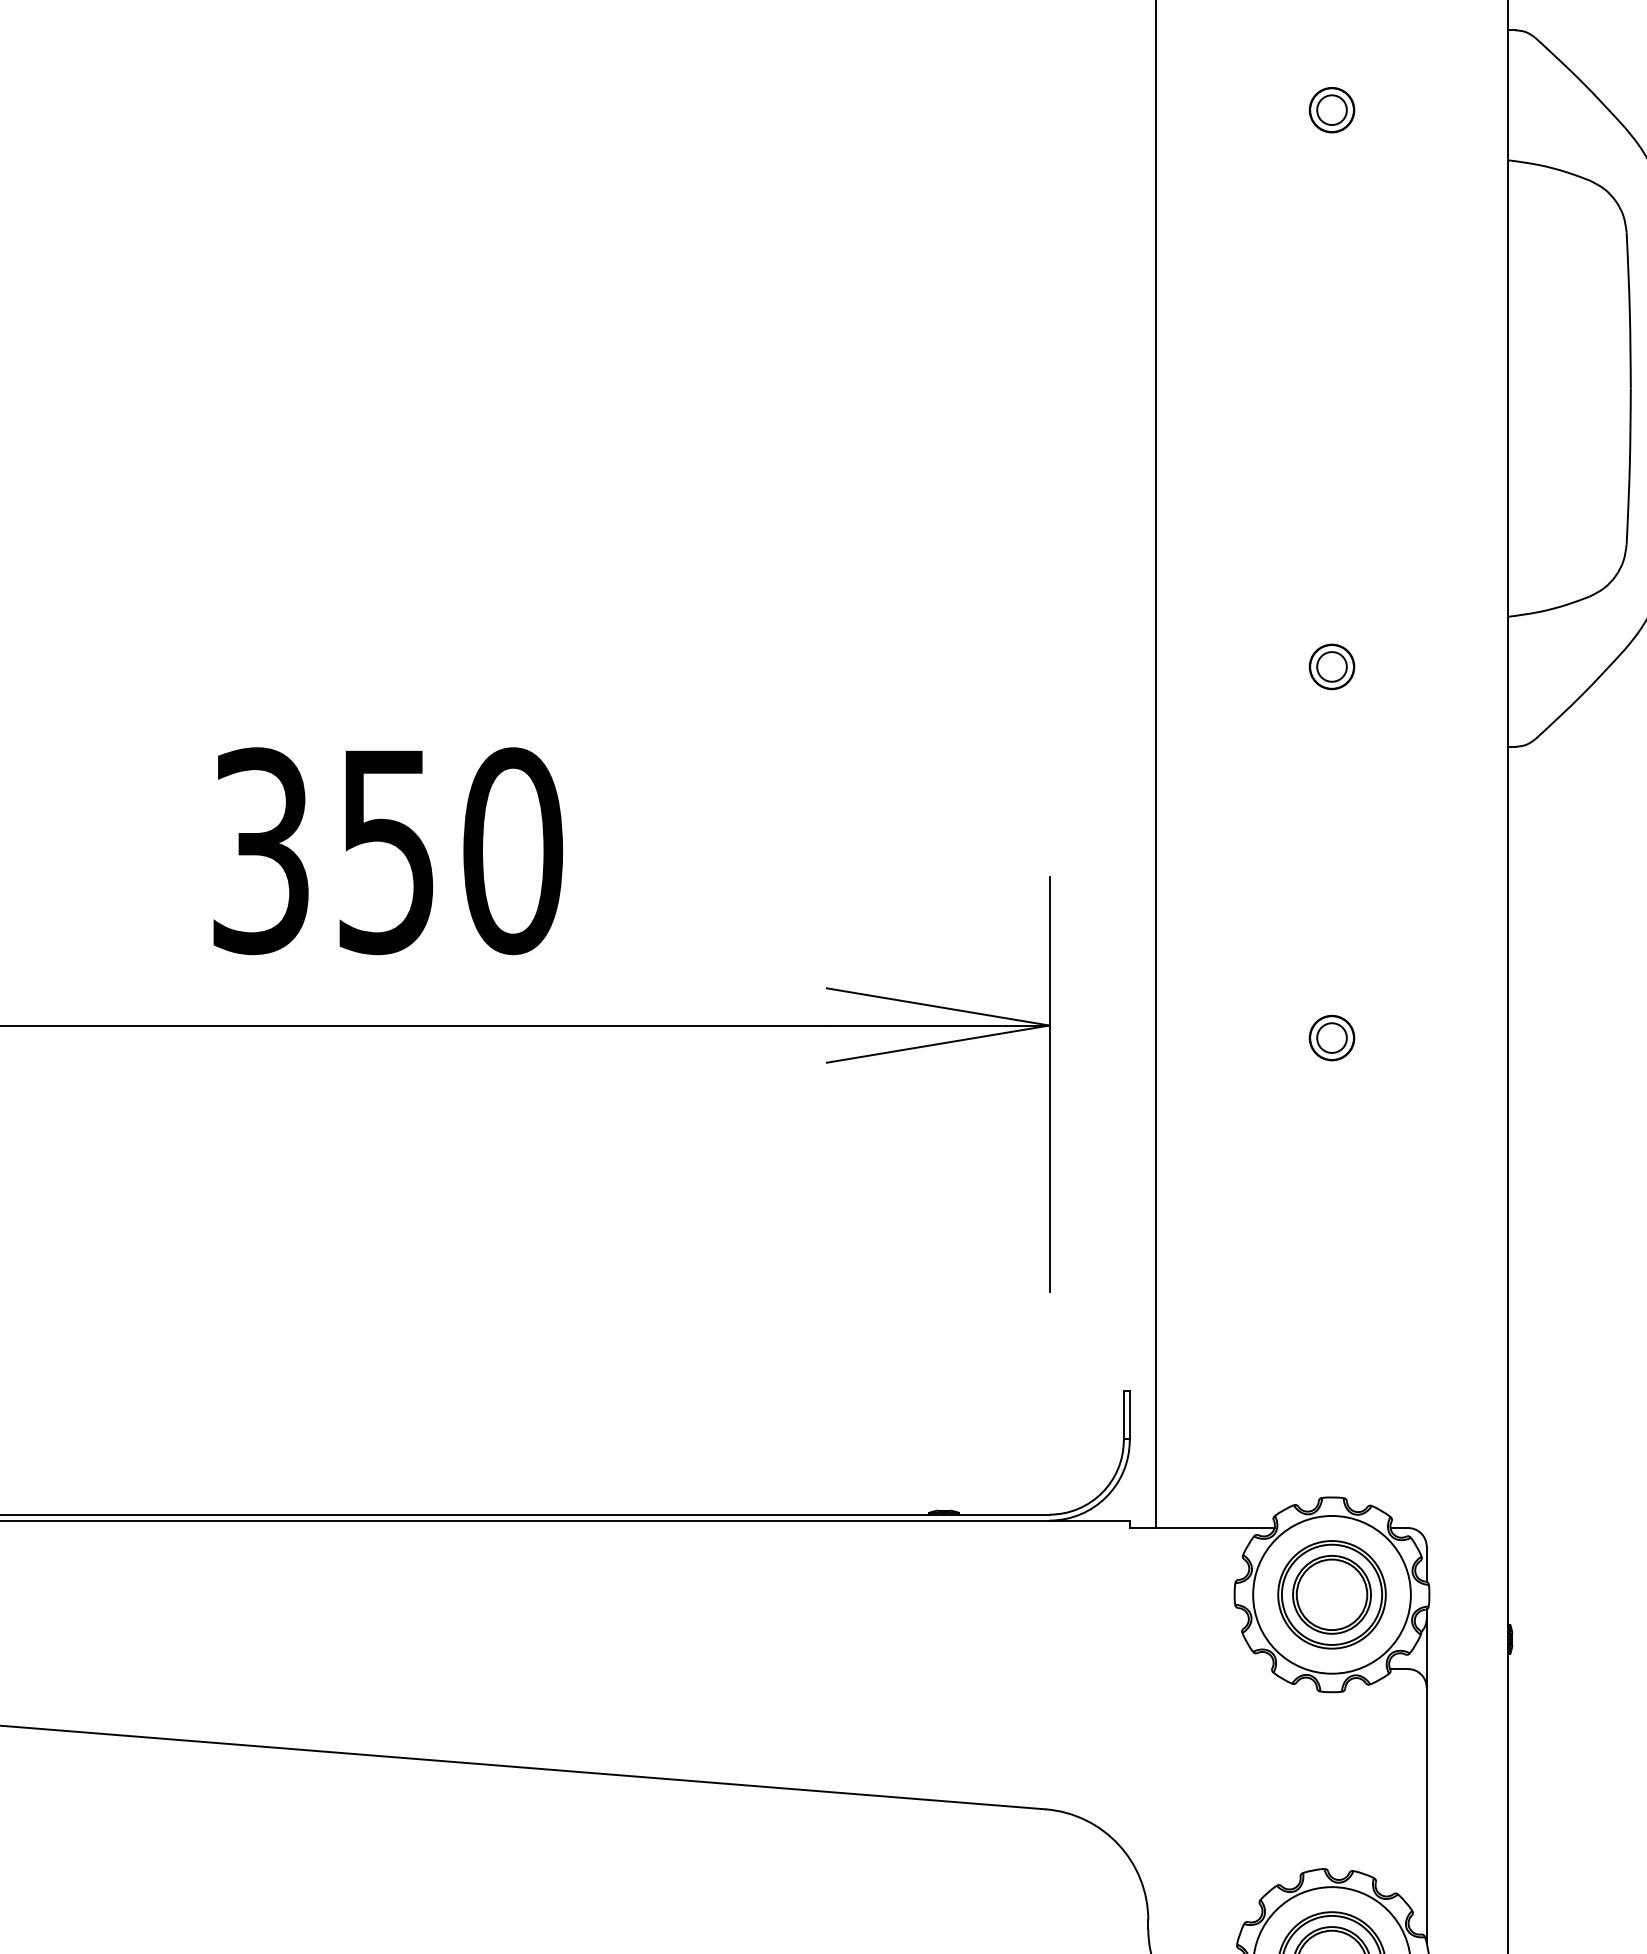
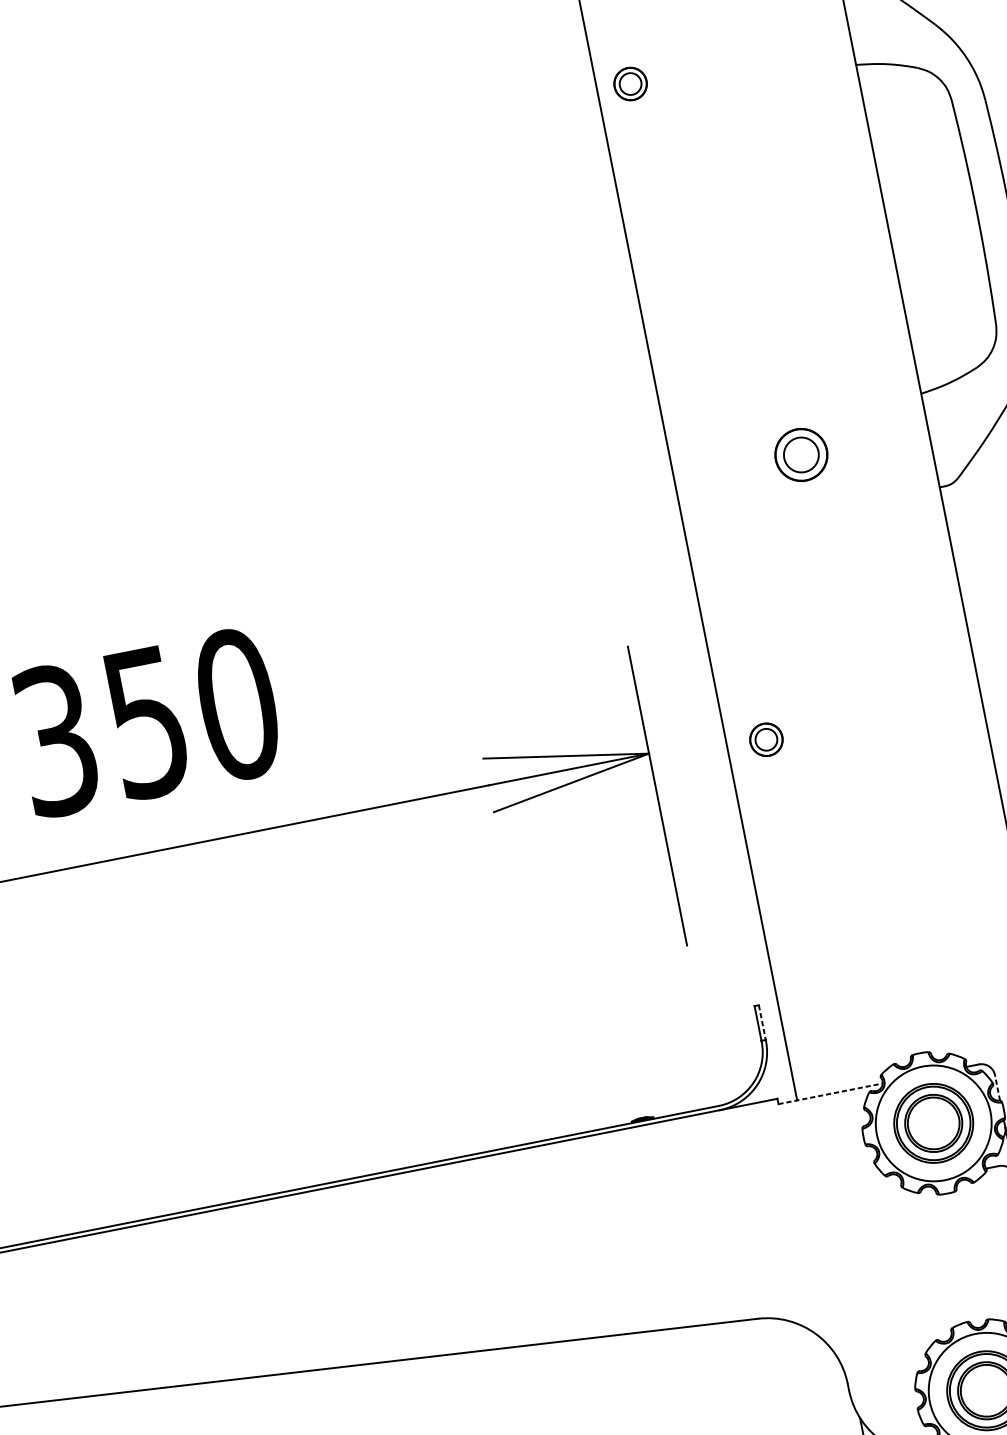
part: (1331, 110) -> (630, 84), moved
part: (1331, 666) -> (800, 454), size x1.6
part: (1331, 1037) -> (765, 739), moved
line: (1129, 1415) -> (762, 1023), solid -> dashed
line: (1202, 1528) -> (830, 1094), solid -> dashed
line: (1426, 1564) -> (997, 1088), solid -> dashed

